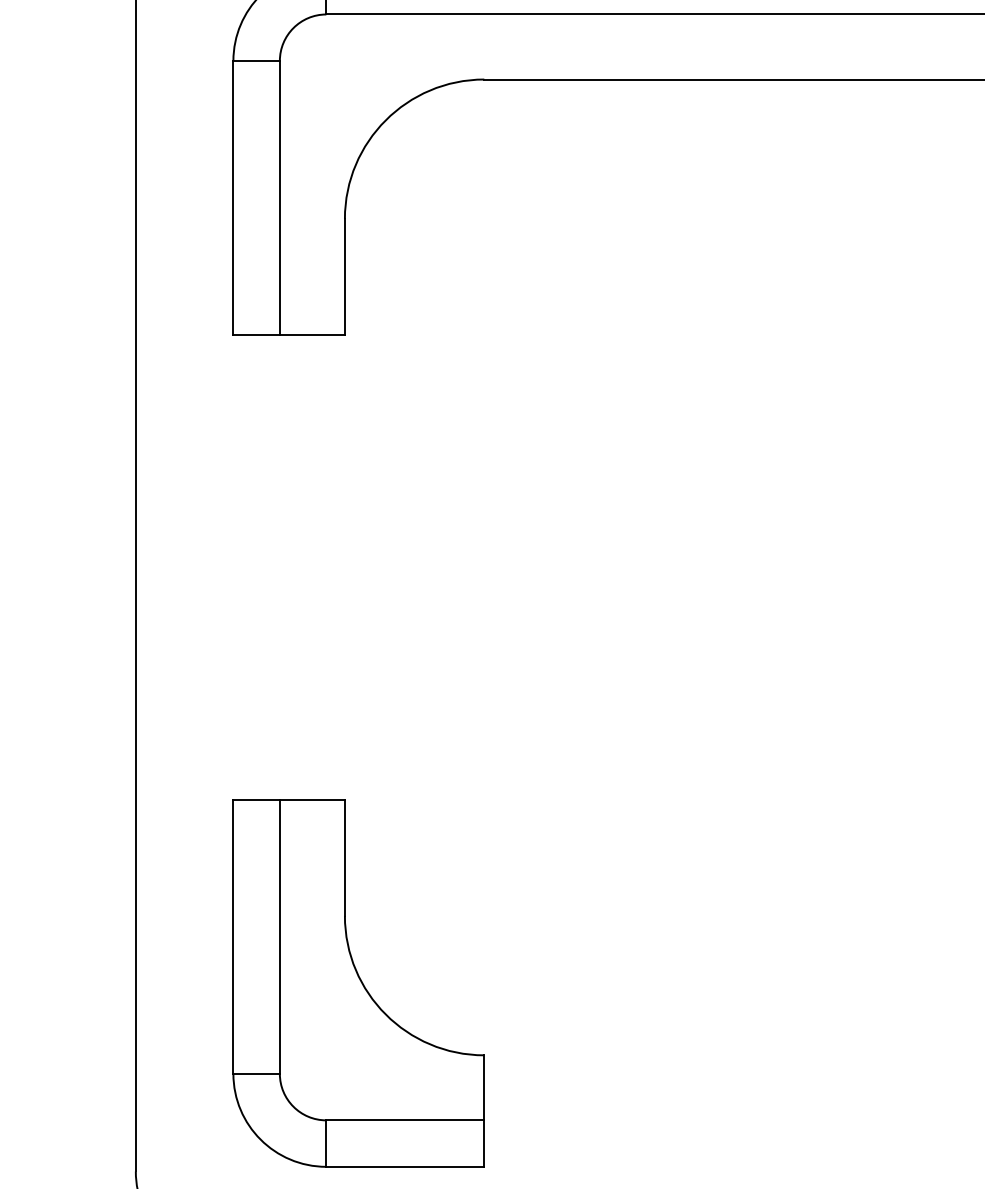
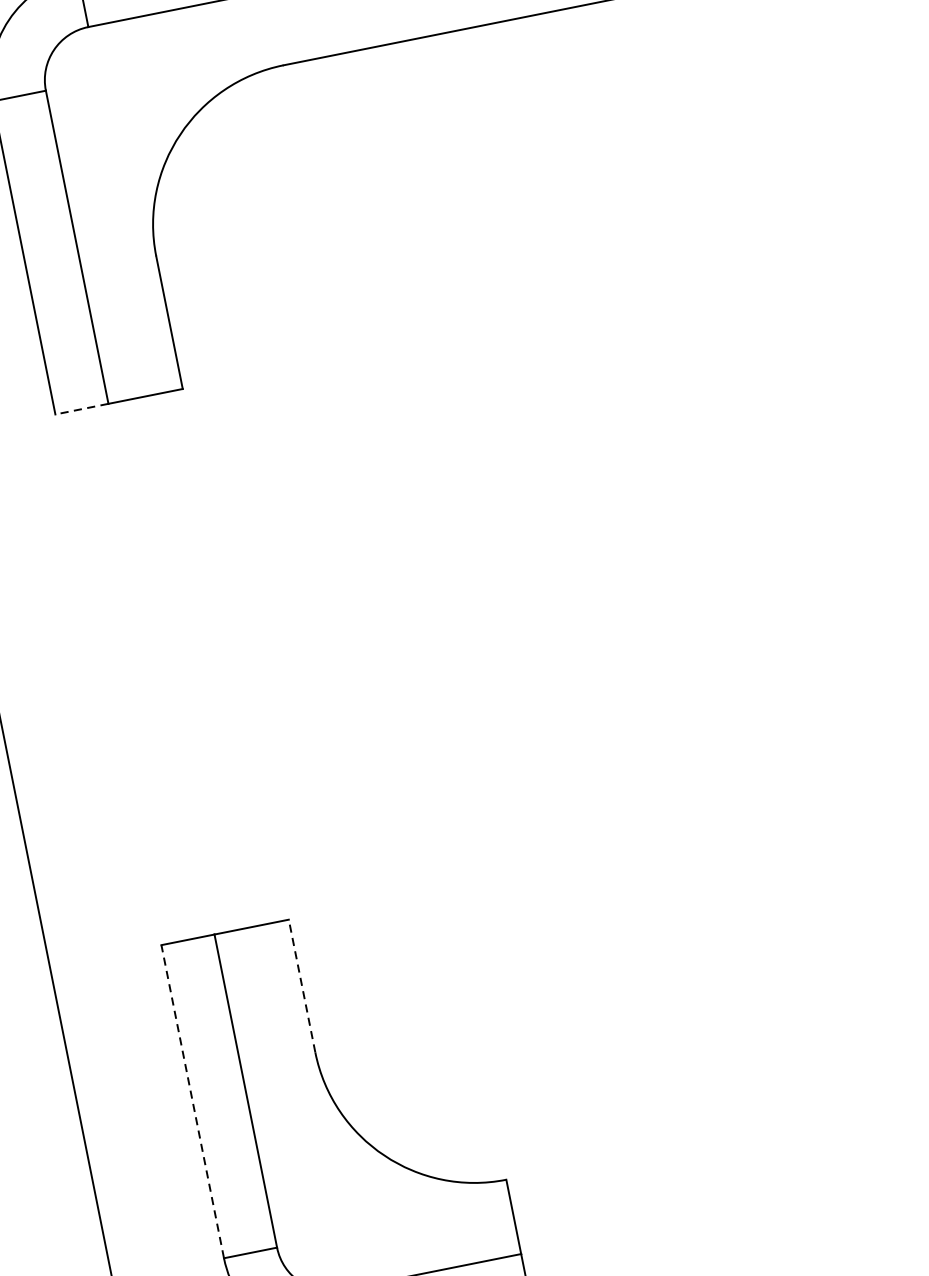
line: (256, 335) -> (81, 409), solid -> dashed
line: (344, 857) -> (301, 985), solid -> dashed
line: (233, 936) -> (192, 1101), solid -> dashed

